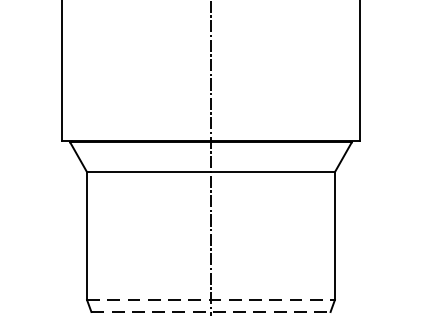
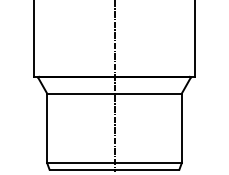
line: (211, 300) -> (114, 163), dashed -> solid
line: (211, 311) -> (114, 169), dashed -> solid

